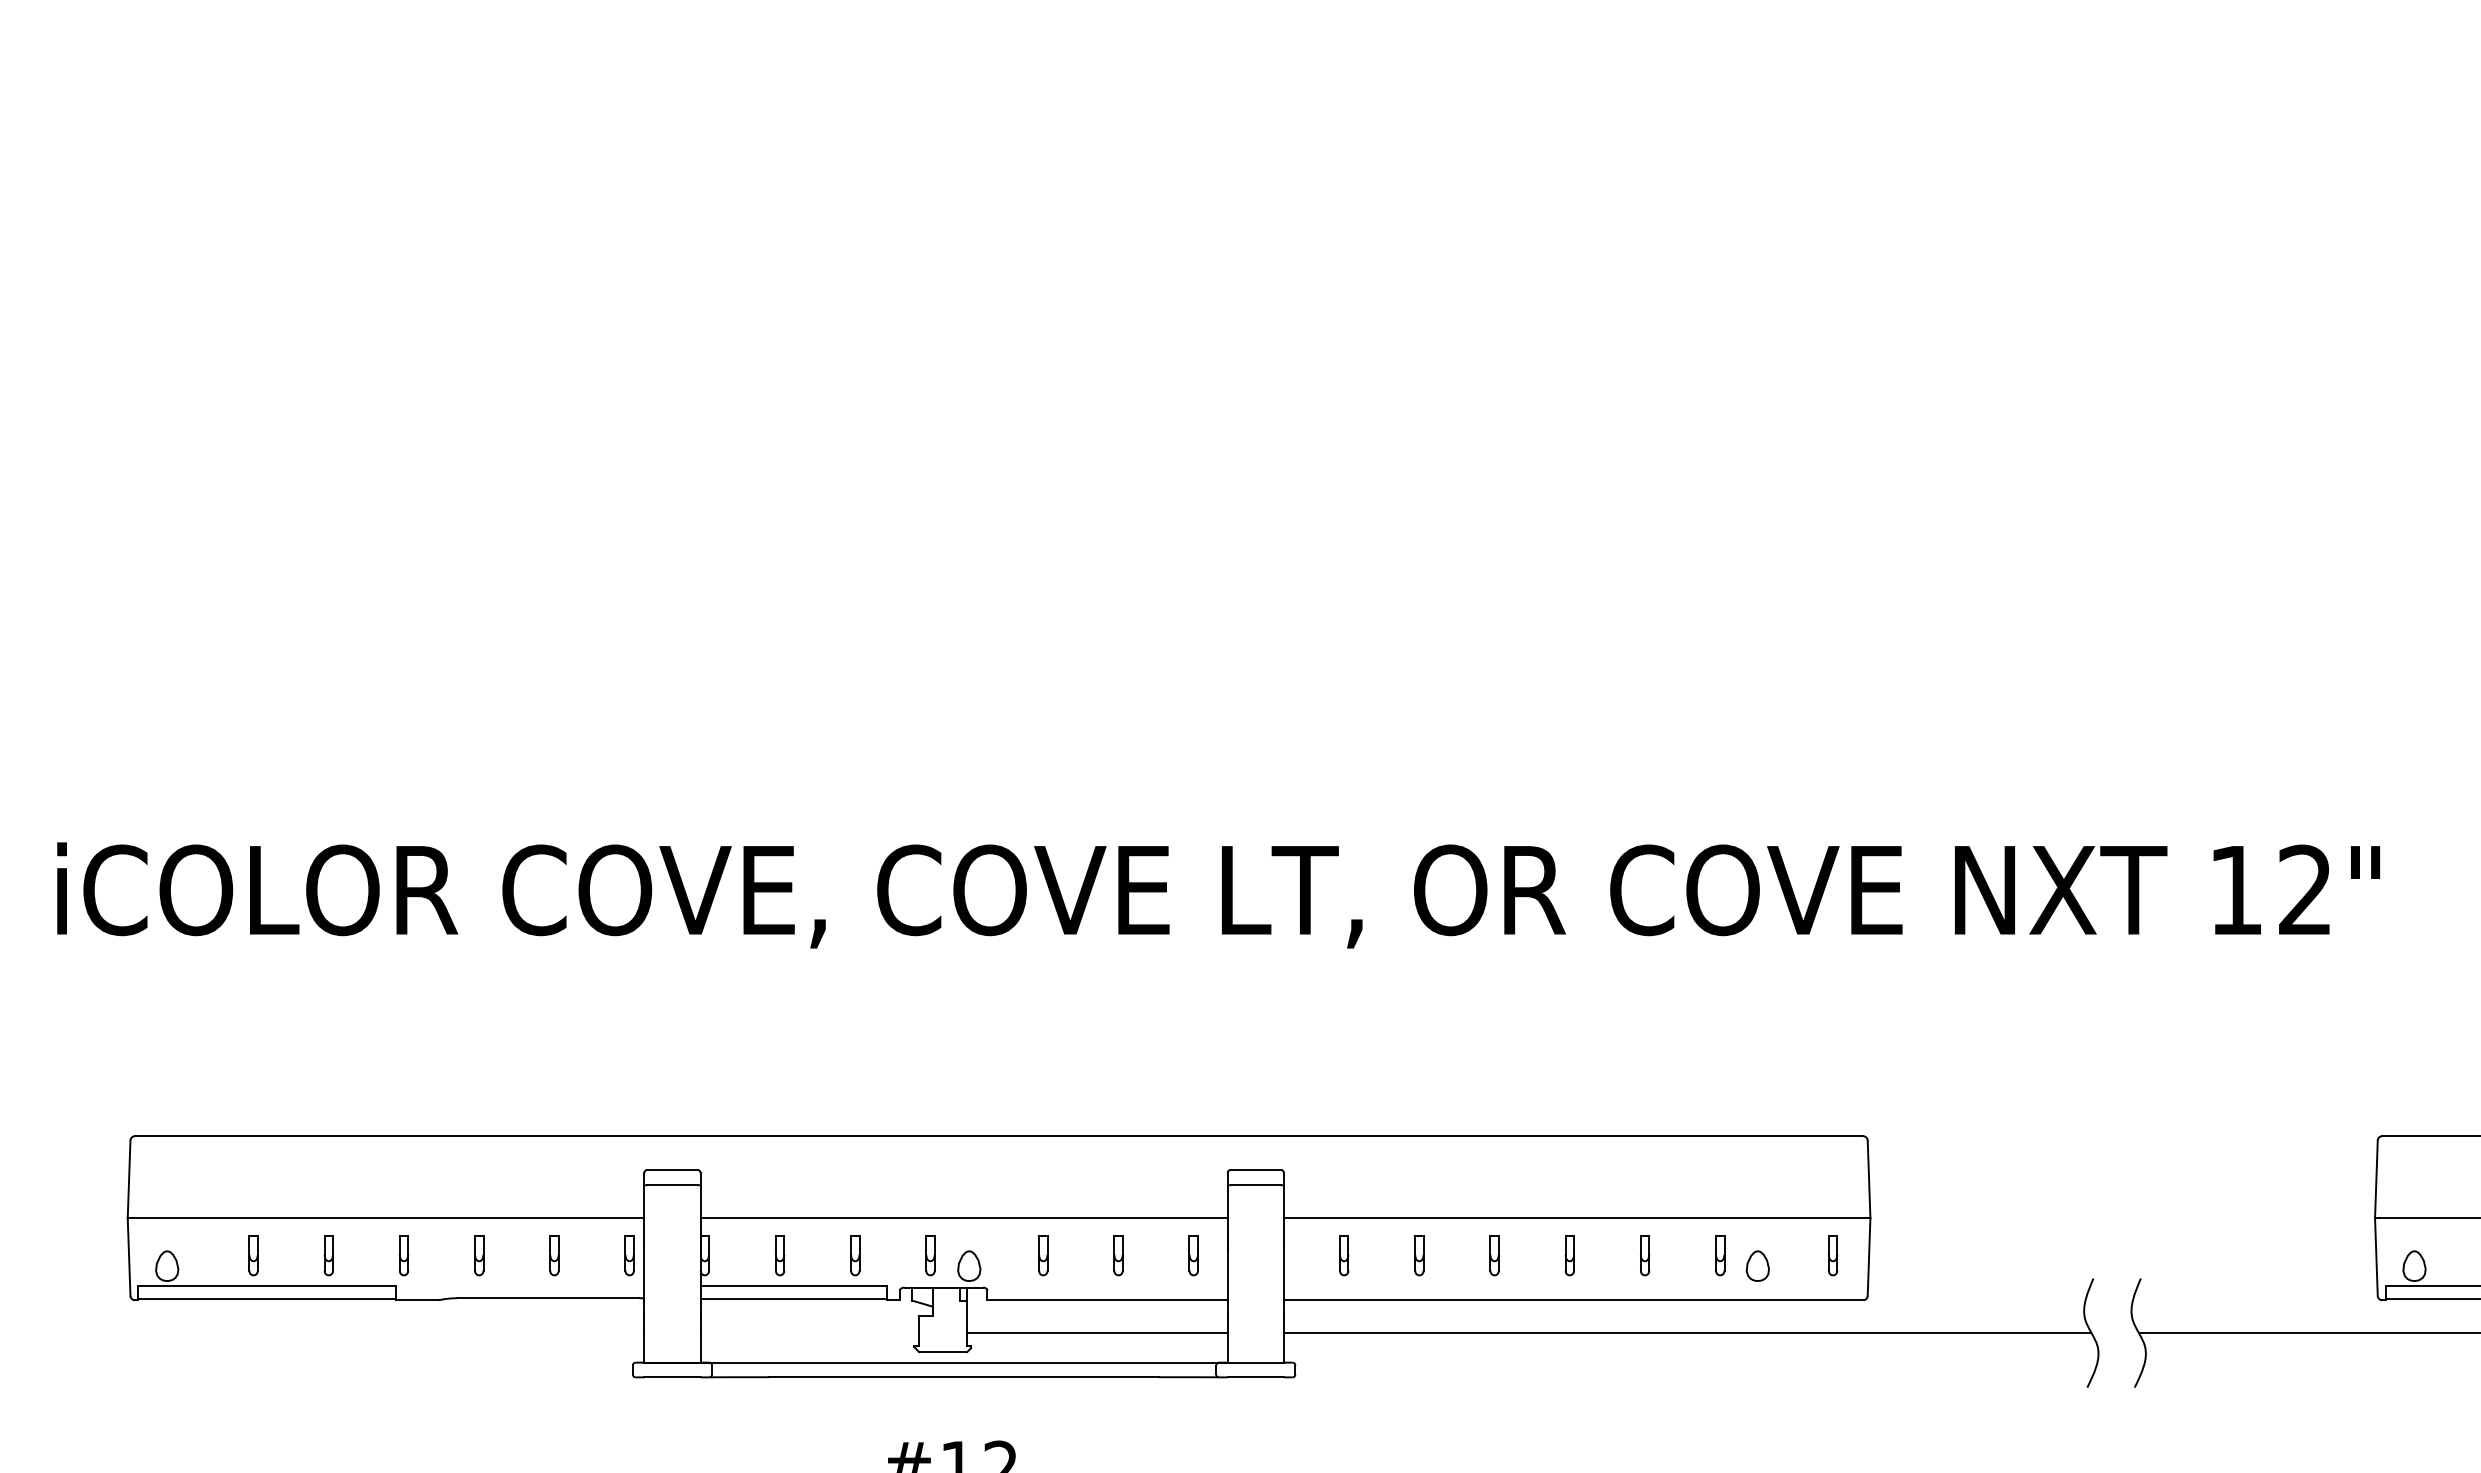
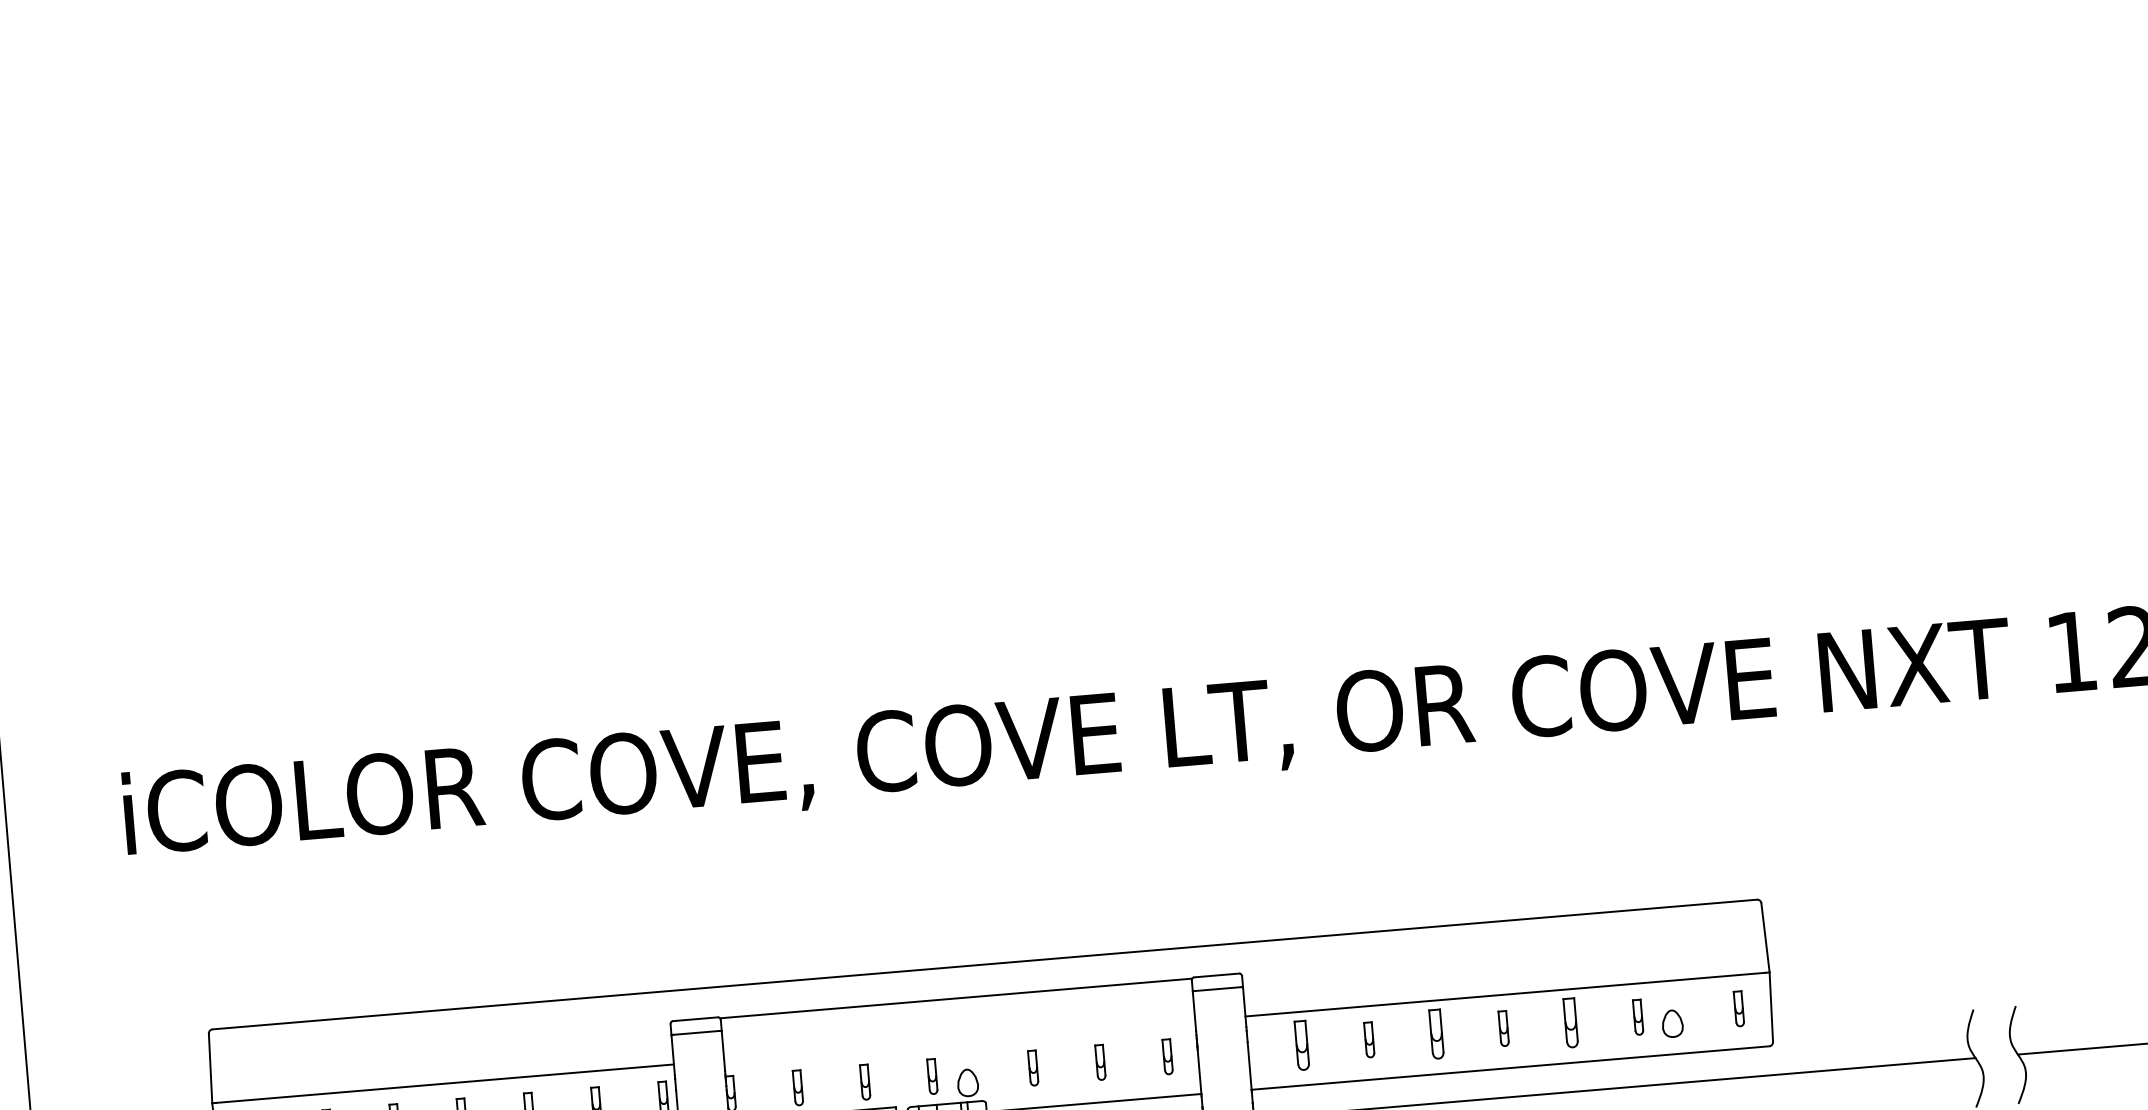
line: (963, 1218) -> (955, 998), moved
part: (1344, 1255) -> (1302, 1045), size x1.4
part: (1494, 1255) -> (1436, 1033), size x1.4
part: (1645, 1255) -> (1571, 1022), size x1.4

